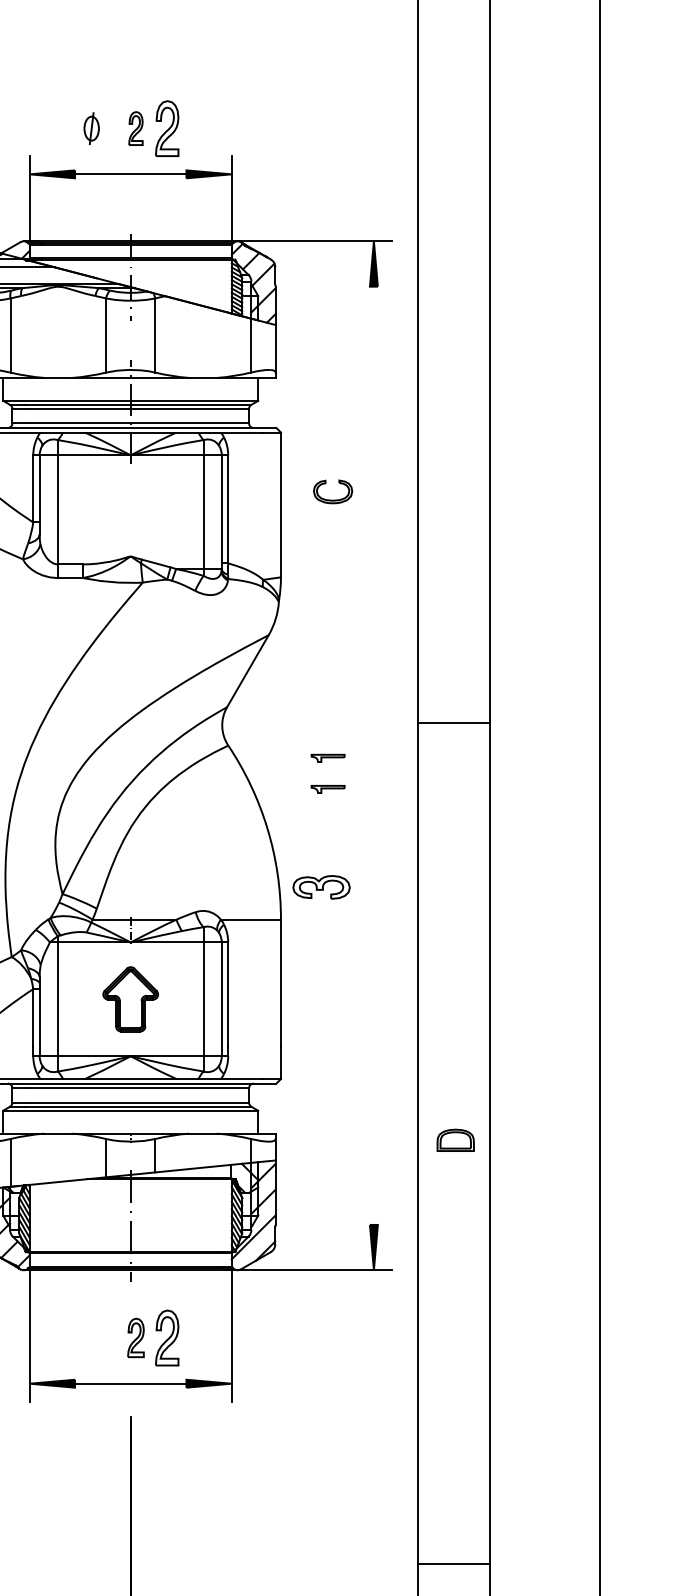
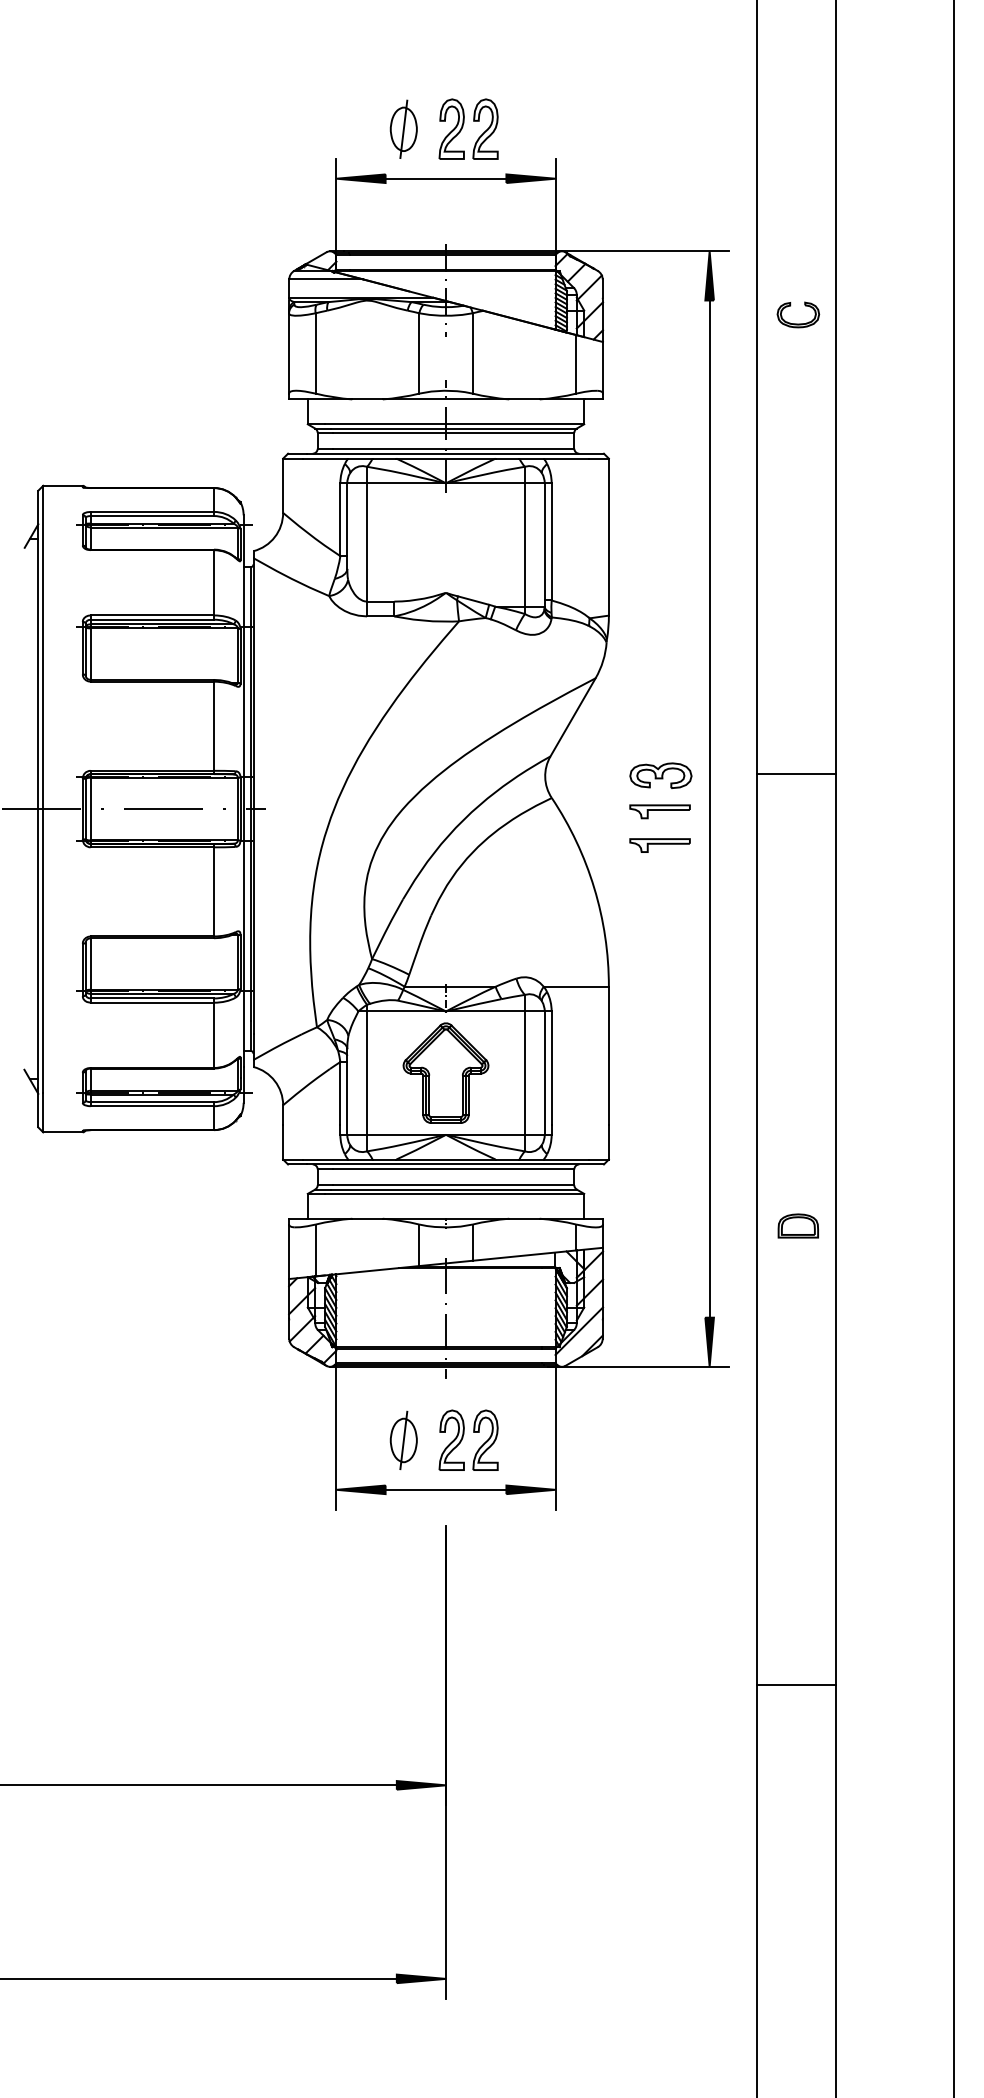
part: (91, 128) -> (403, 128), size x1.67
part: (135, 128) -> (451, 128), size x1.67
part: (333, 499) -> (798, 323), moved
line: (373, 755) -> (709, 808), added
part: (327, 758) -> (659, 811), size x1.67
part: (327, 789) -> (659, 845), size x1.67
part: (321, 887) -> (660, 775), moved
part: (130, 998) -> (445, 1072), size x1.43
part: (91, 1337) -> (403, 1439), added
part: (135, 1337) -> (451, 1439), size x1.43

